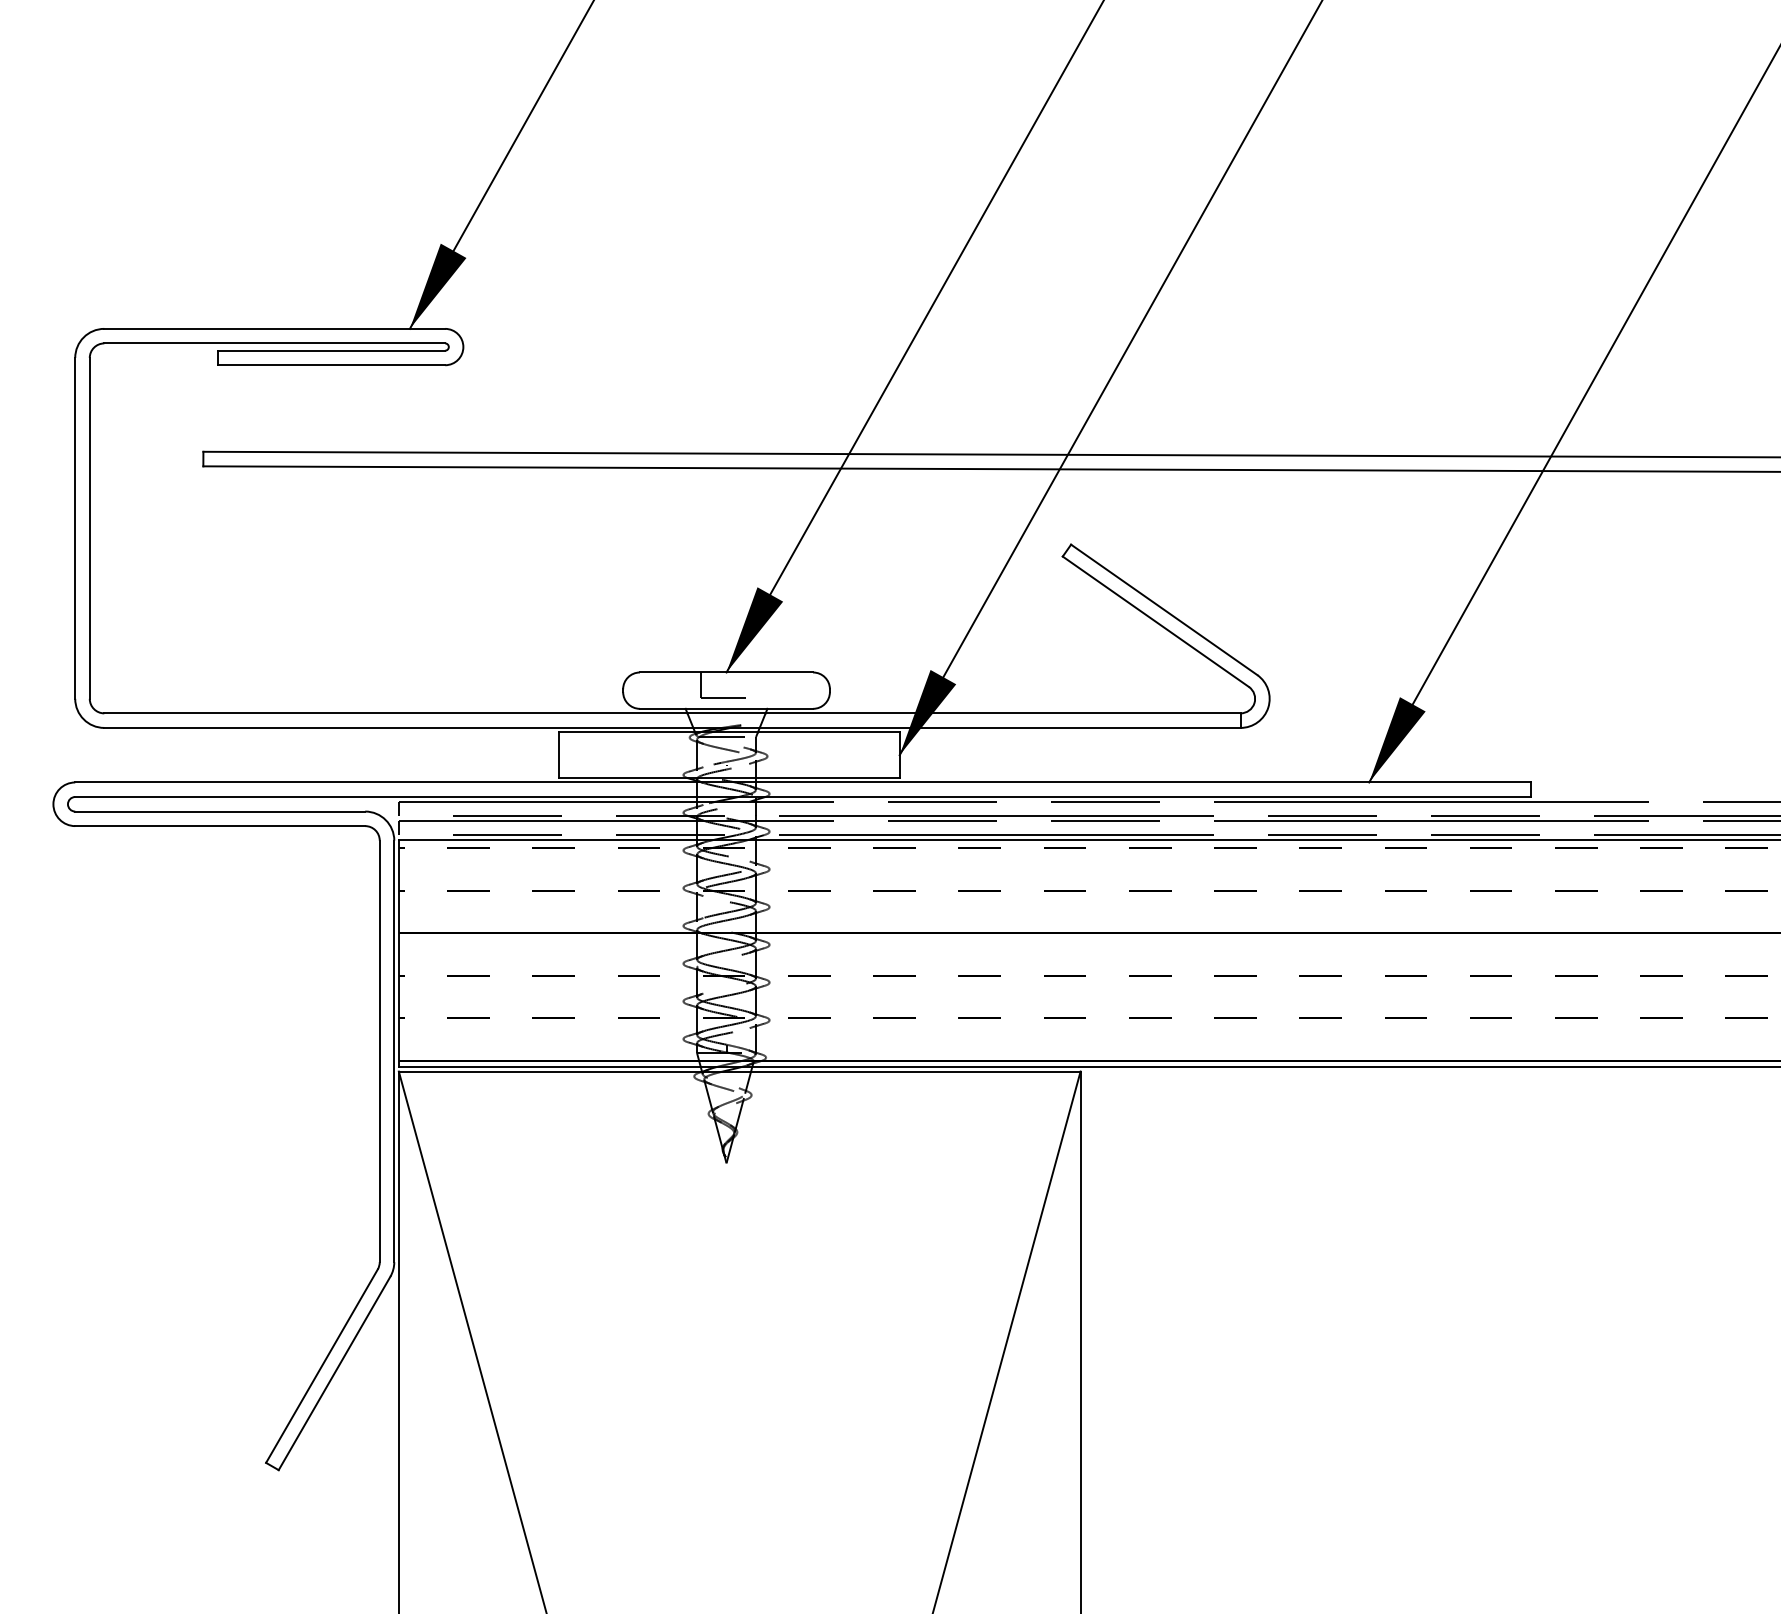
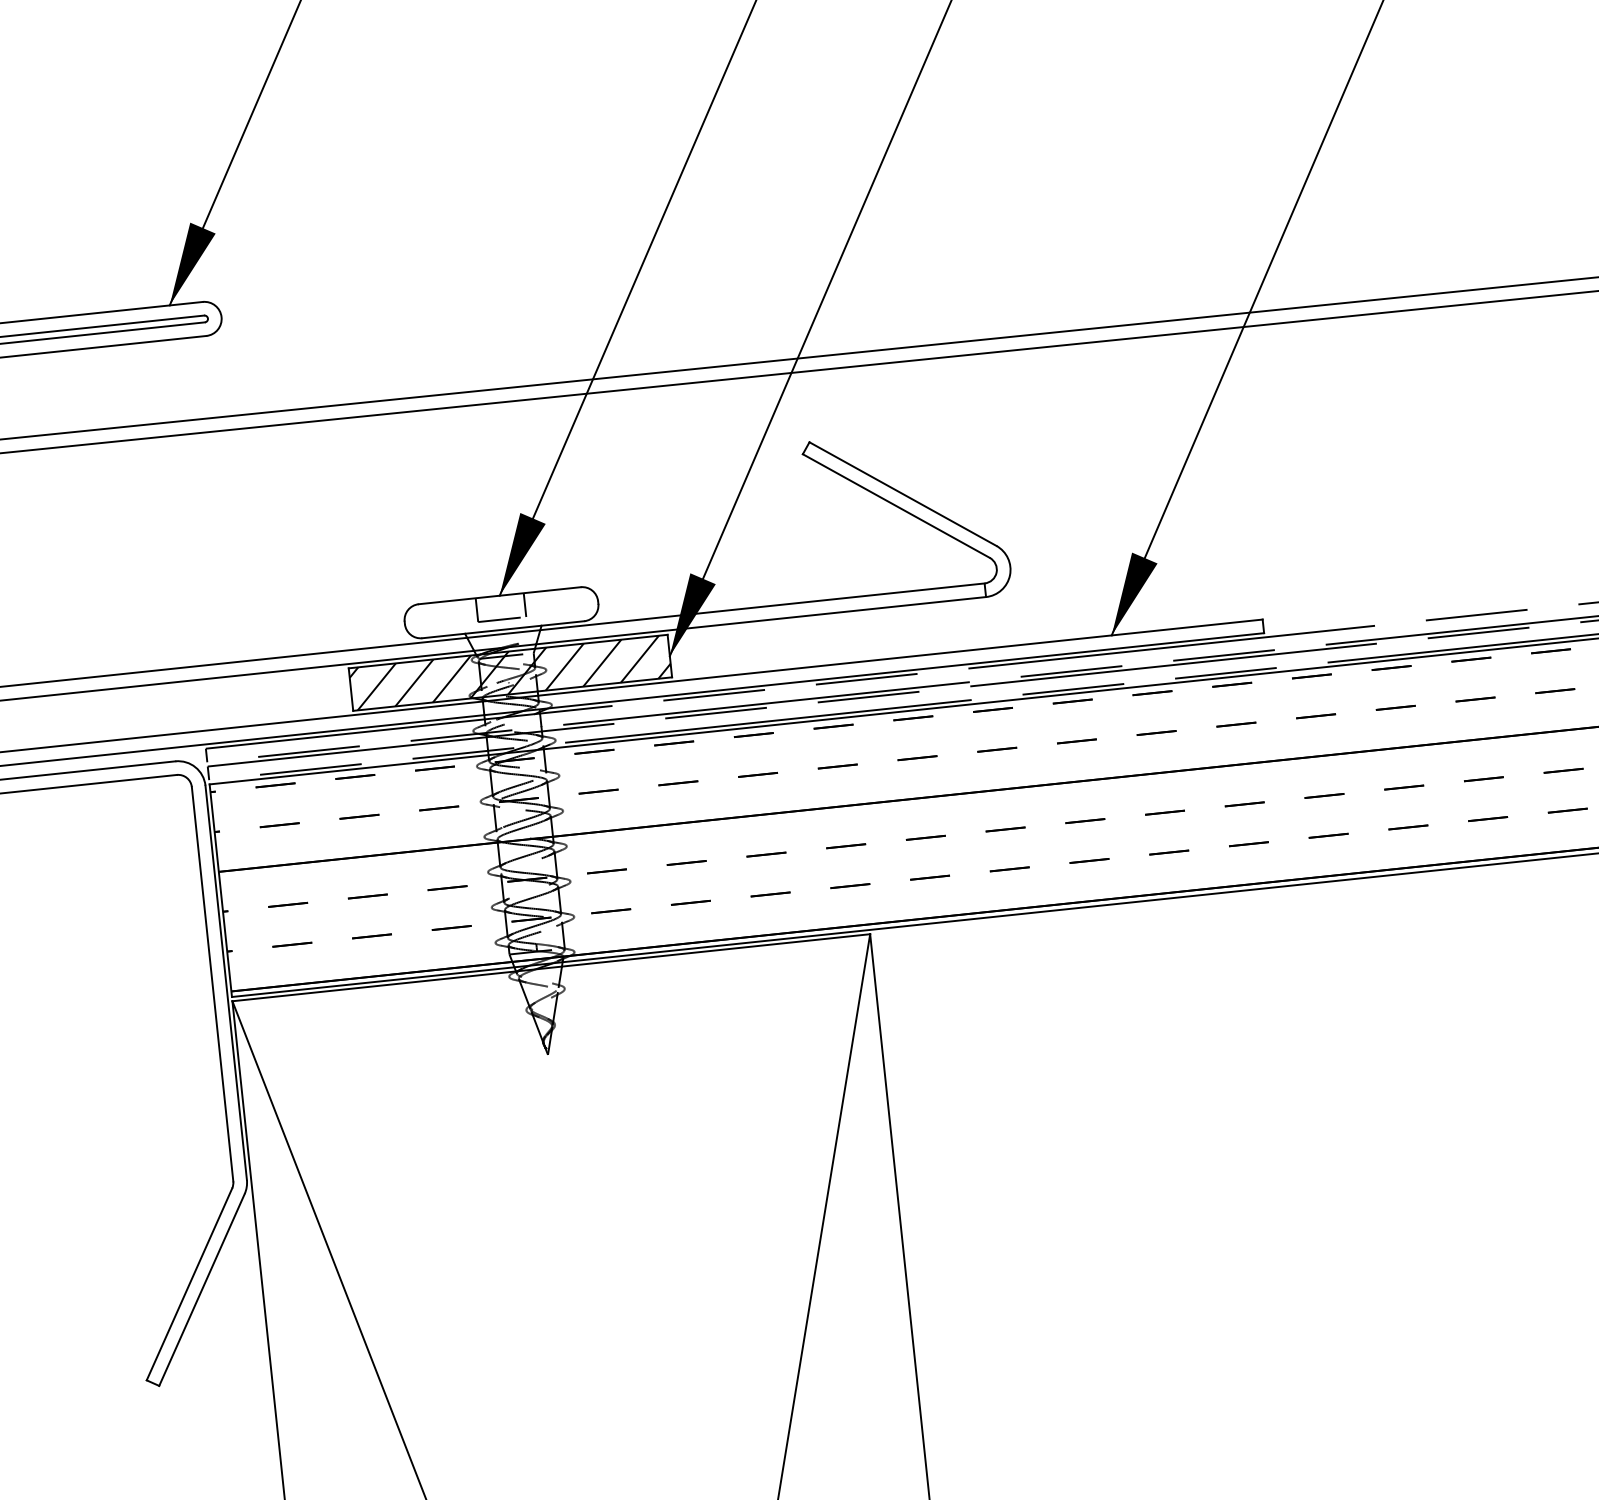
line: (752, 684) -> (525, 604), added
hatch: (728, 754) -> (509, 672), added

